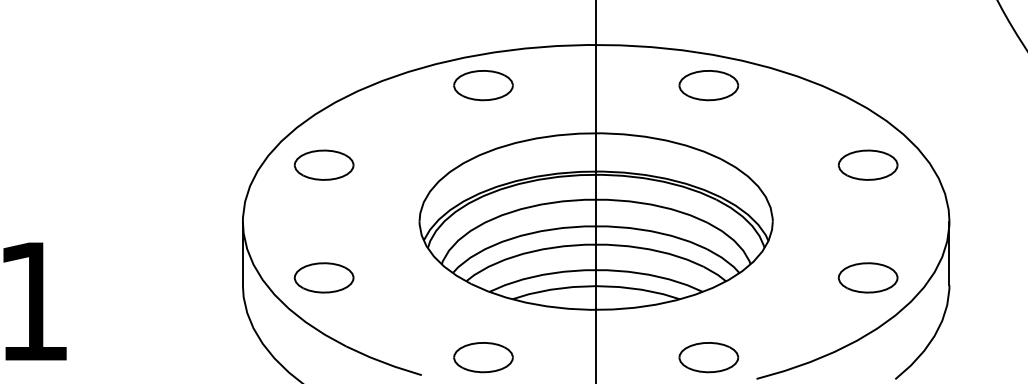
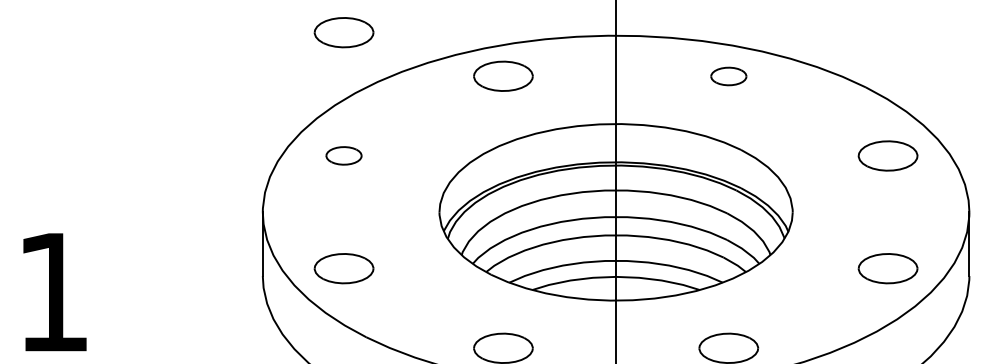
part: (323, 41) -> (343, 32), added
part: (708, 85) -> (728, 76), size x0.6
part: (323, 164) -> (343, 155), size x0.6

